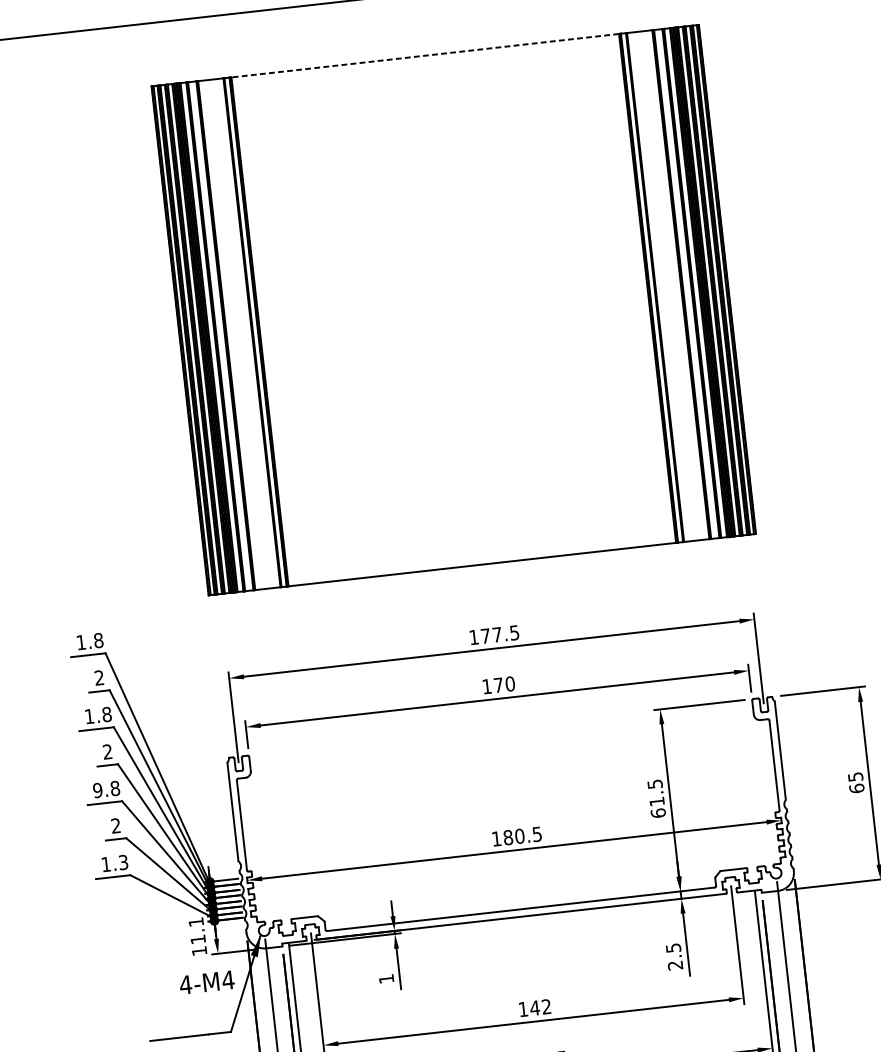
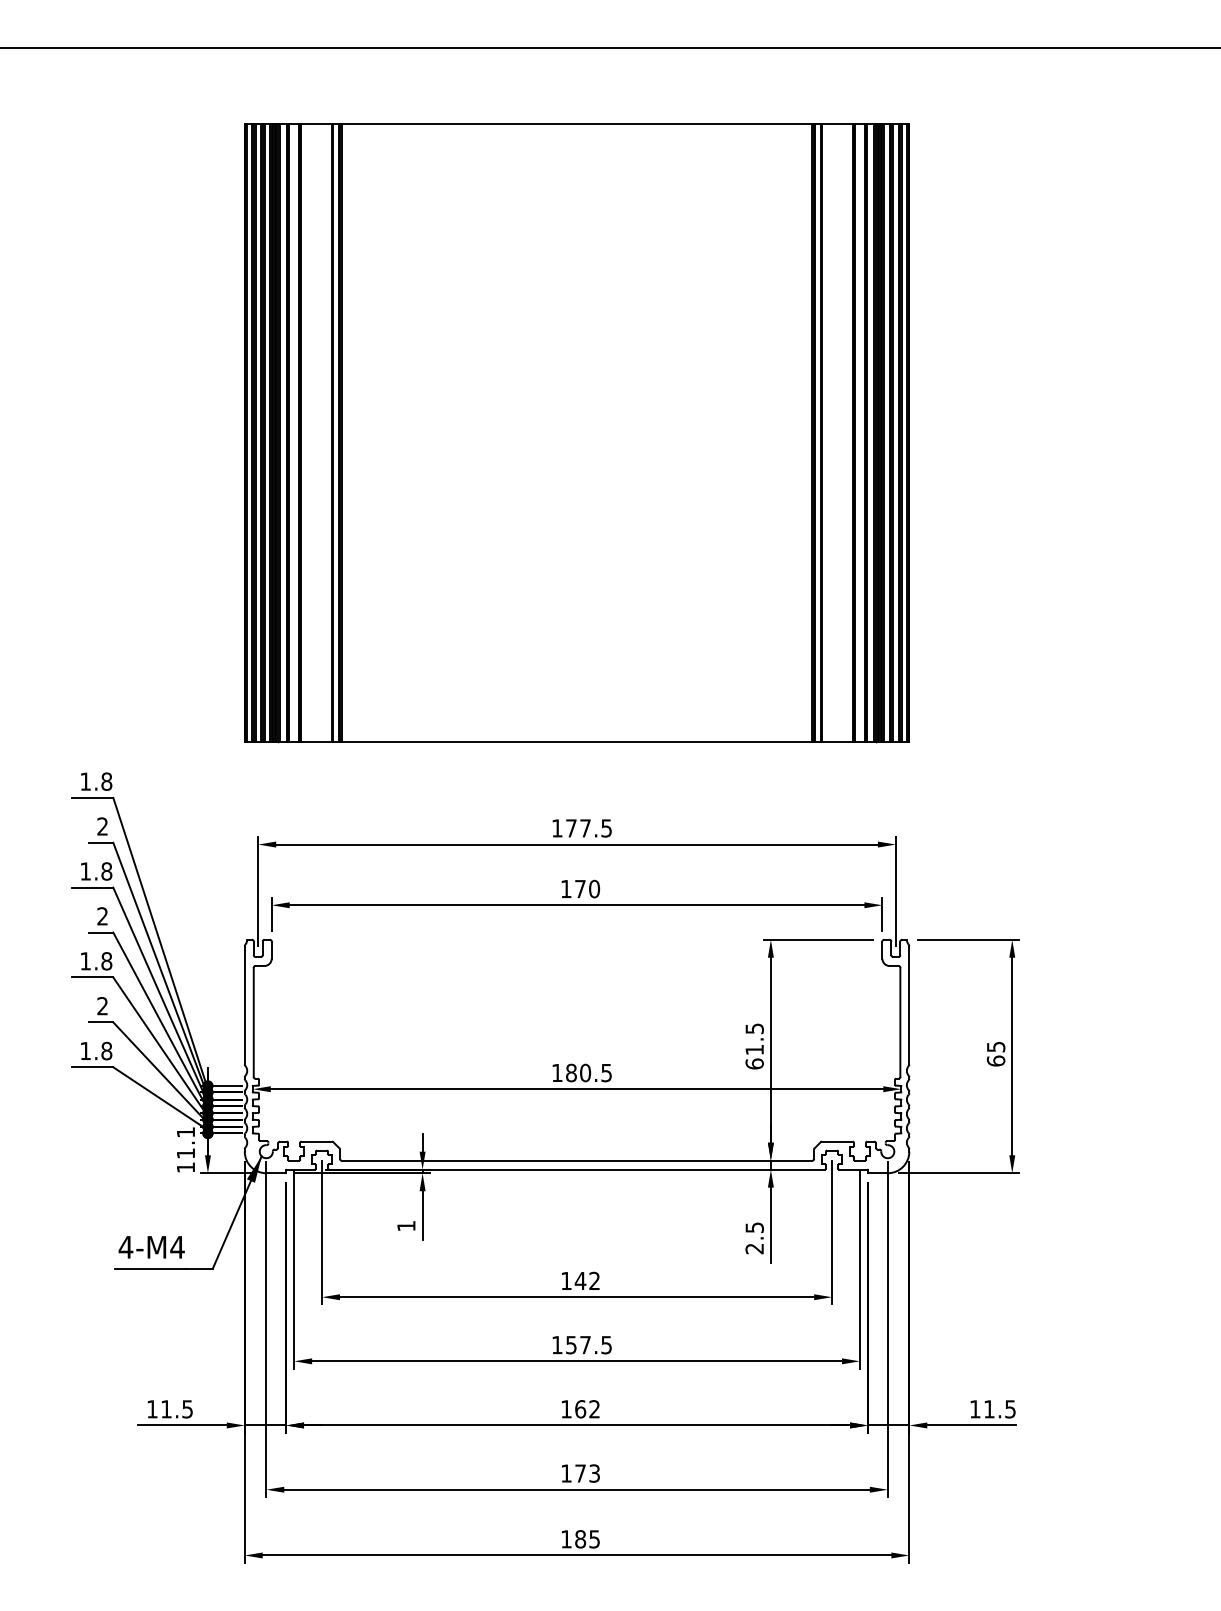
line: (424, 55) -> (576, 124), dashed -> solid
text: (97, 790) -> (85, 961), 9.8 -> 1.8
text: (123, 862) -> (106, 1051), 1.3 -> 1.8
text: (206, 982) -> (151, 1247), moved

